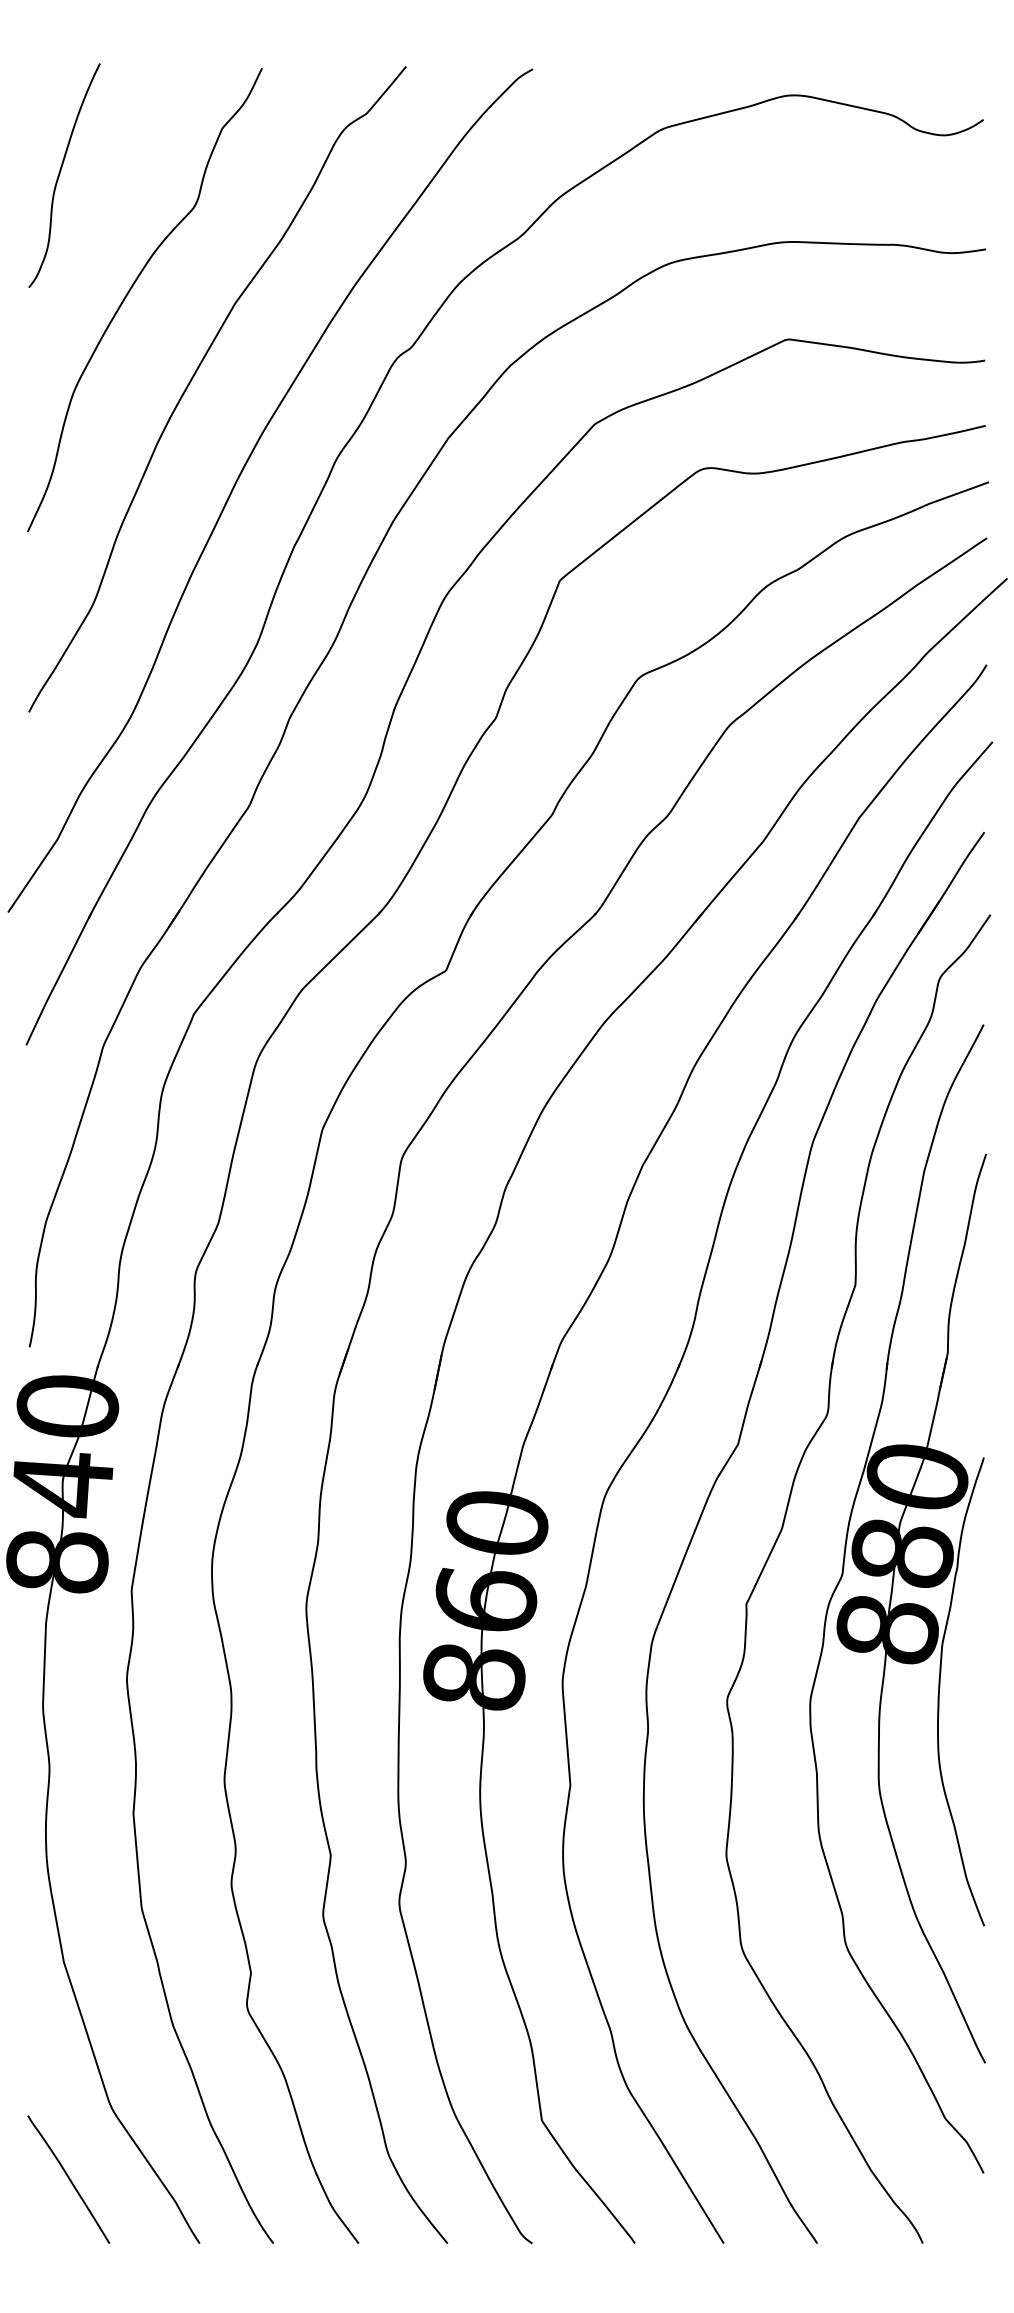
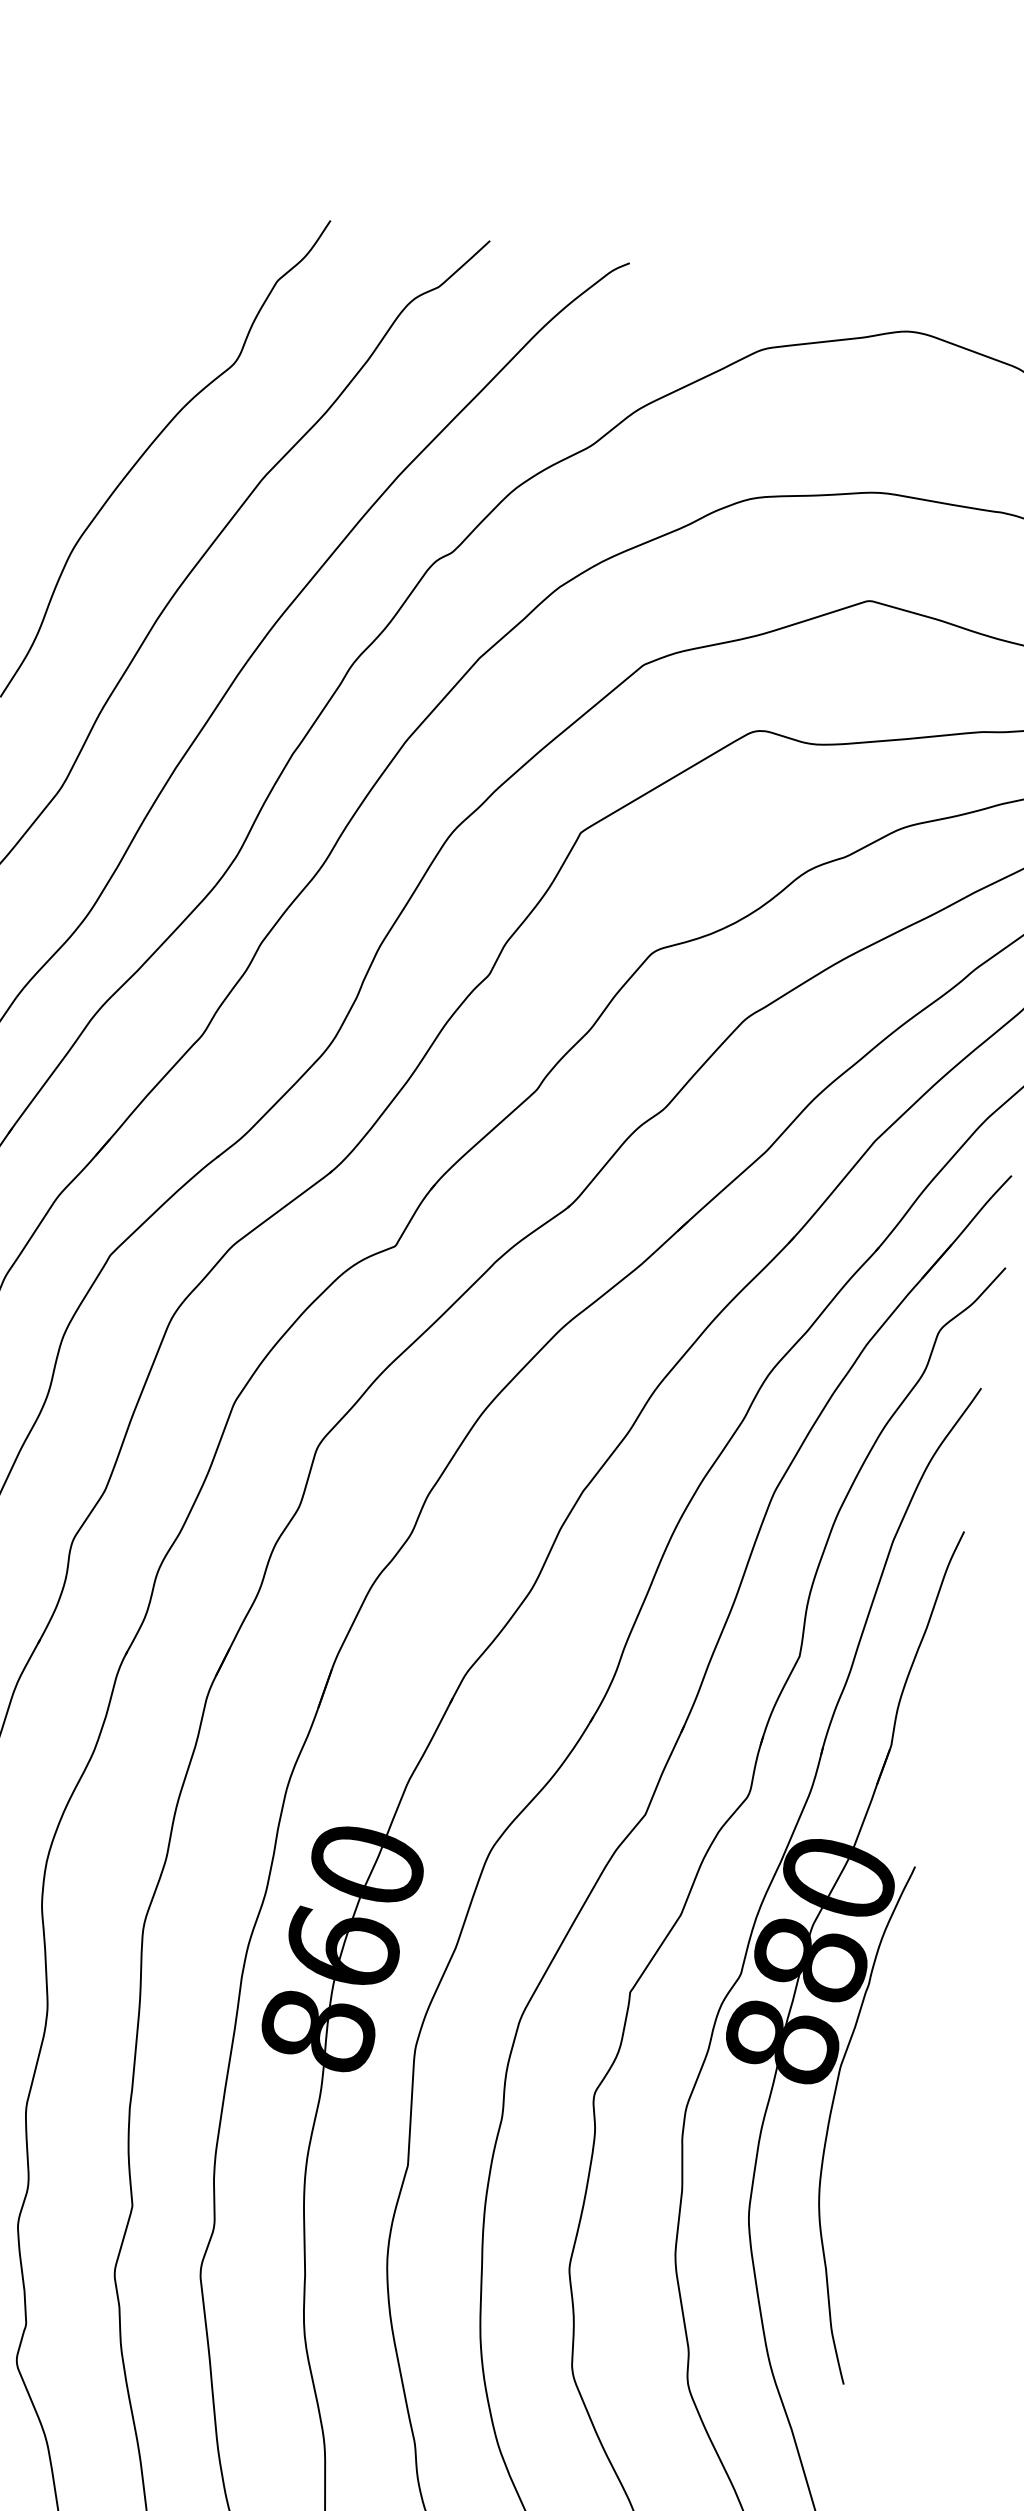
curve: (60, 174) -> (91, 307), removed

